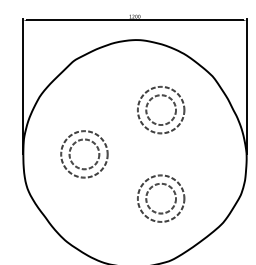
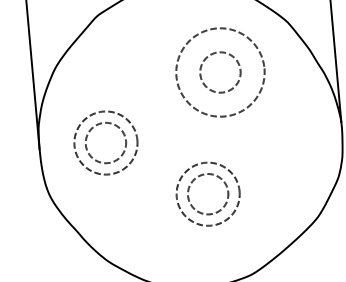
circle: (160, 109) -> (219, 71), size x1.4
part: (94, 163) -> (120, 154), moved
part: (164, 185) -> (211, 176), moved

